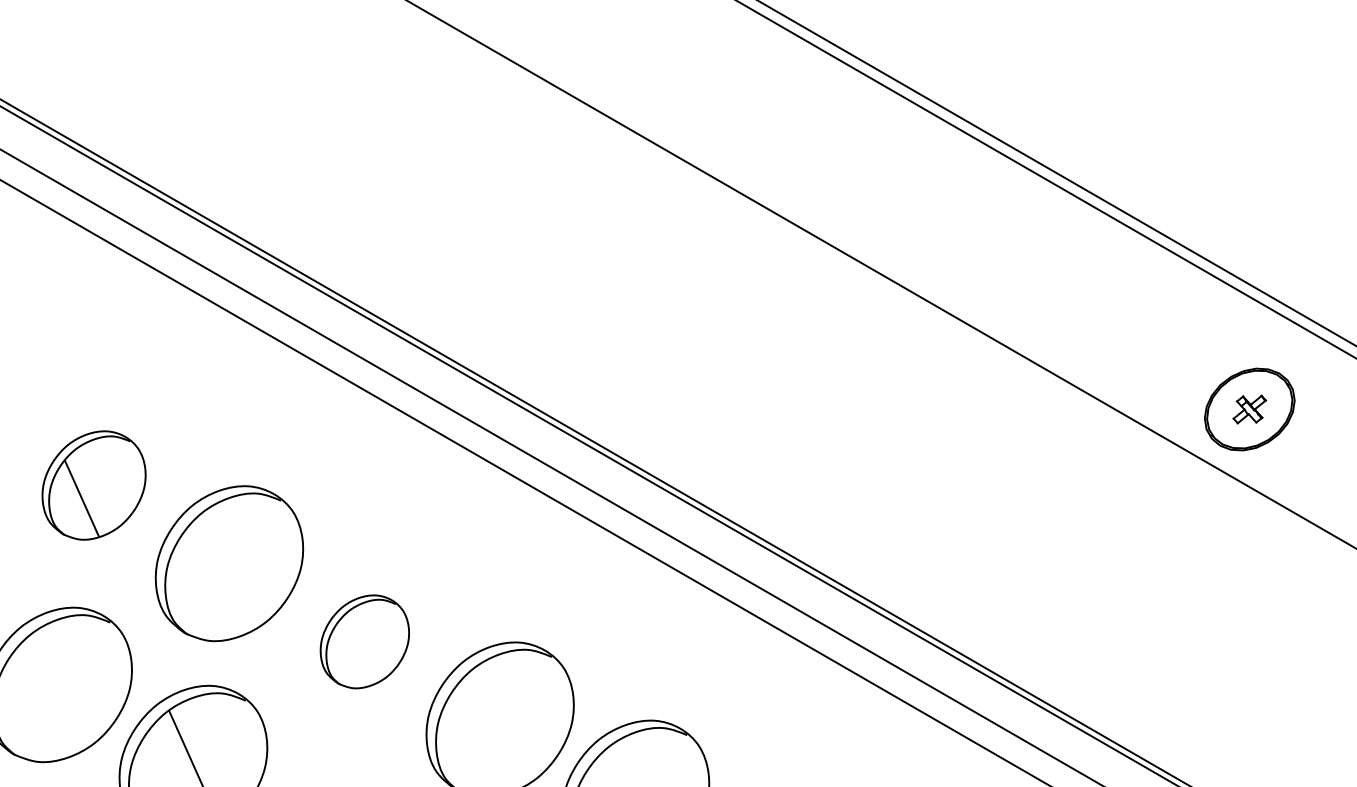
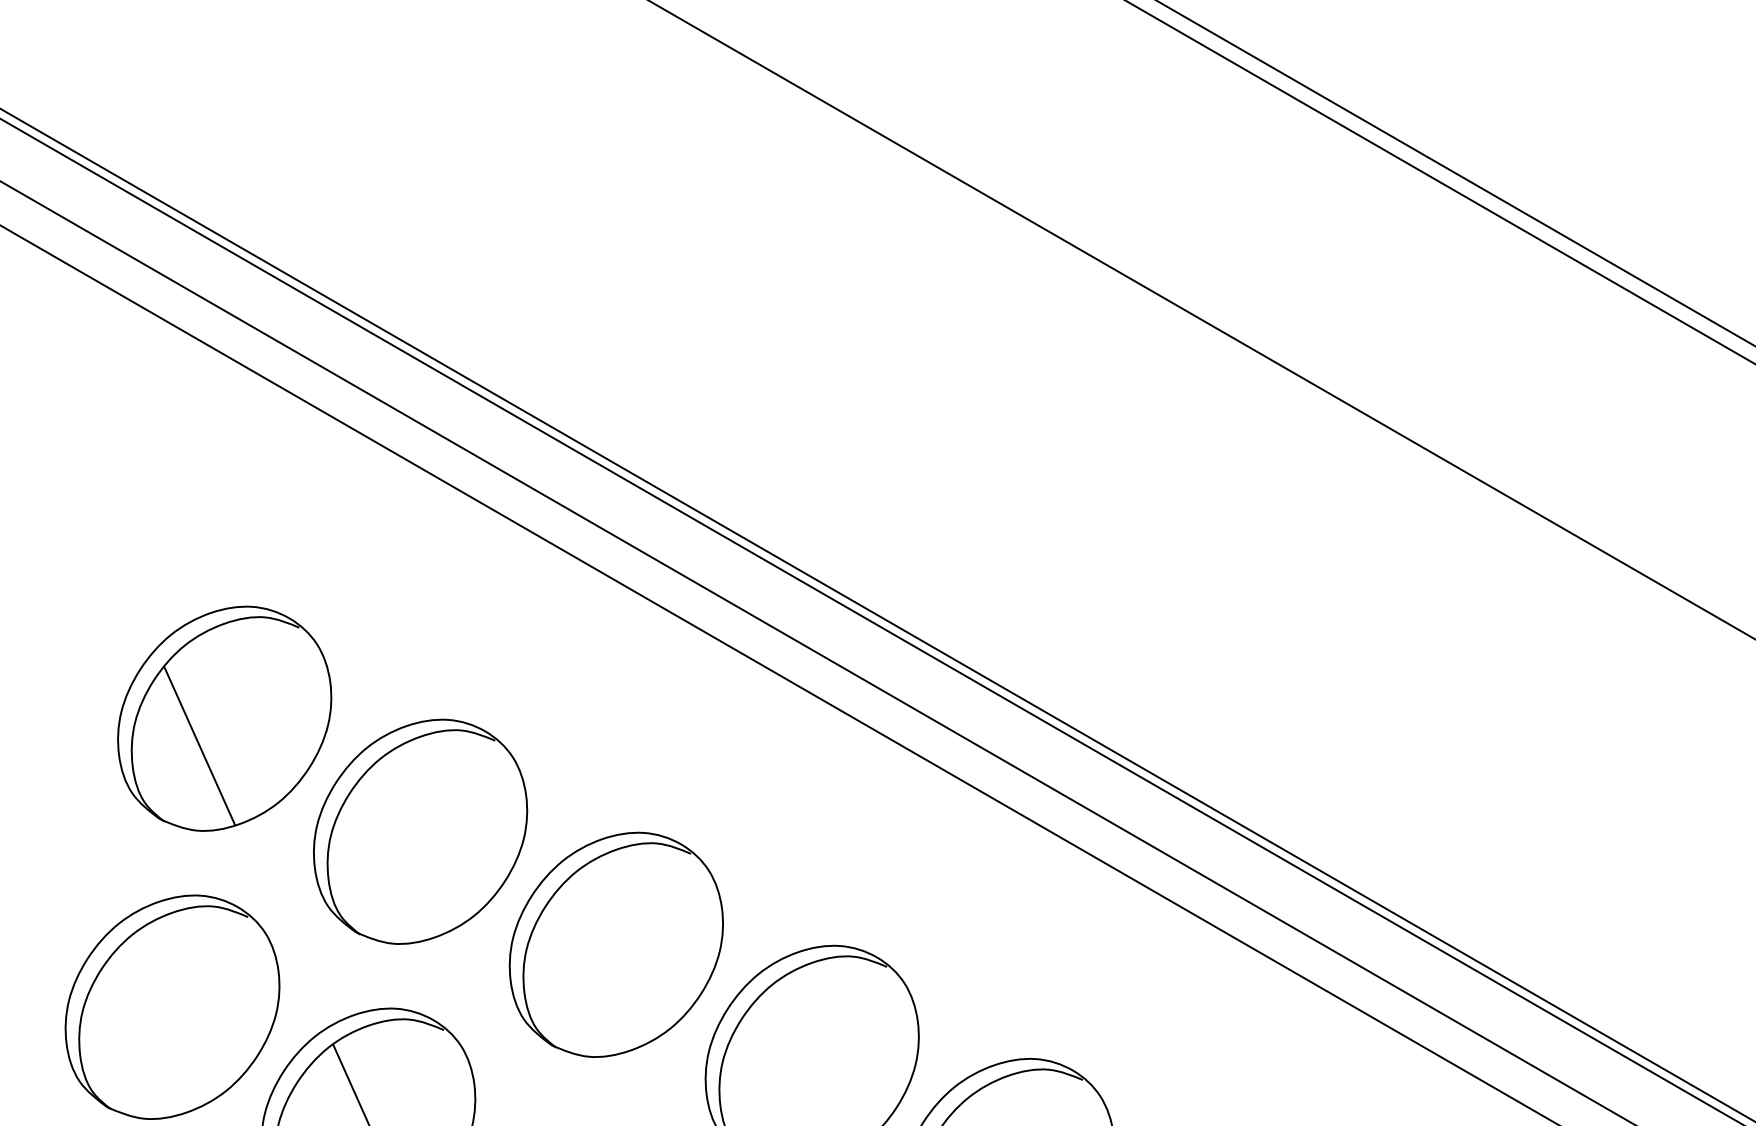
part: (93, 485) -> (223, 718), size x1.43
part: (364, 641) -> (615, 944), size x1.67

